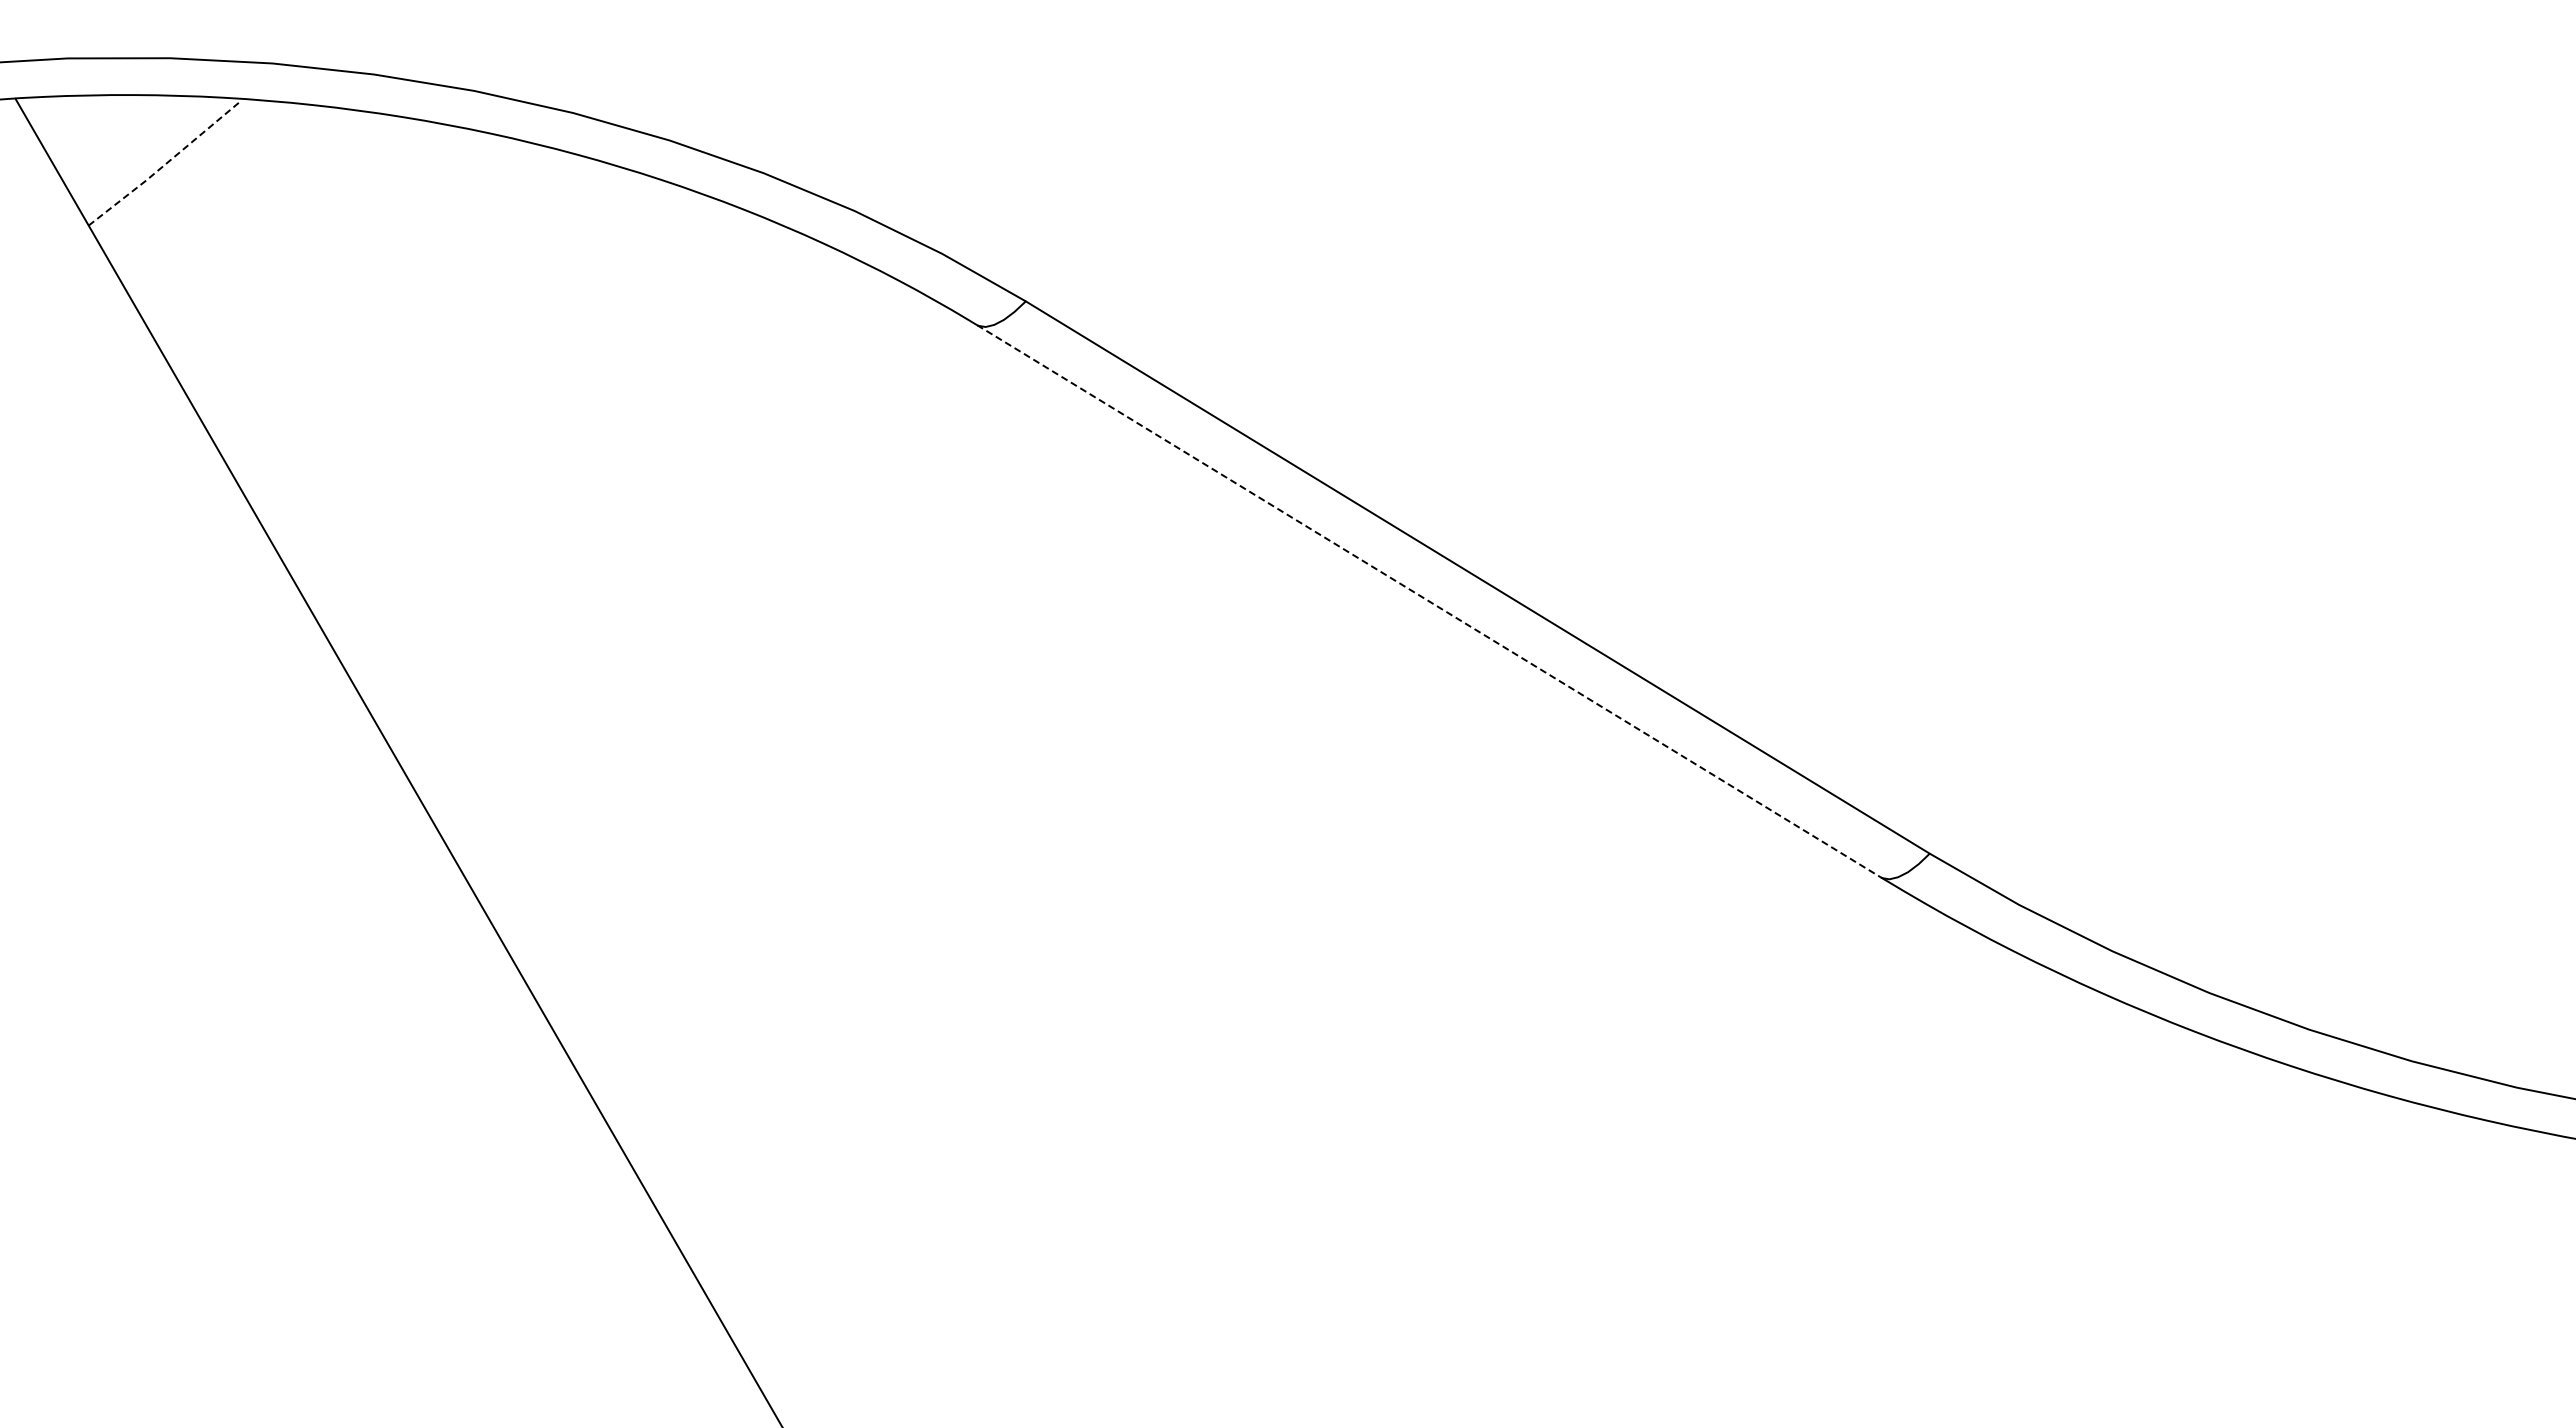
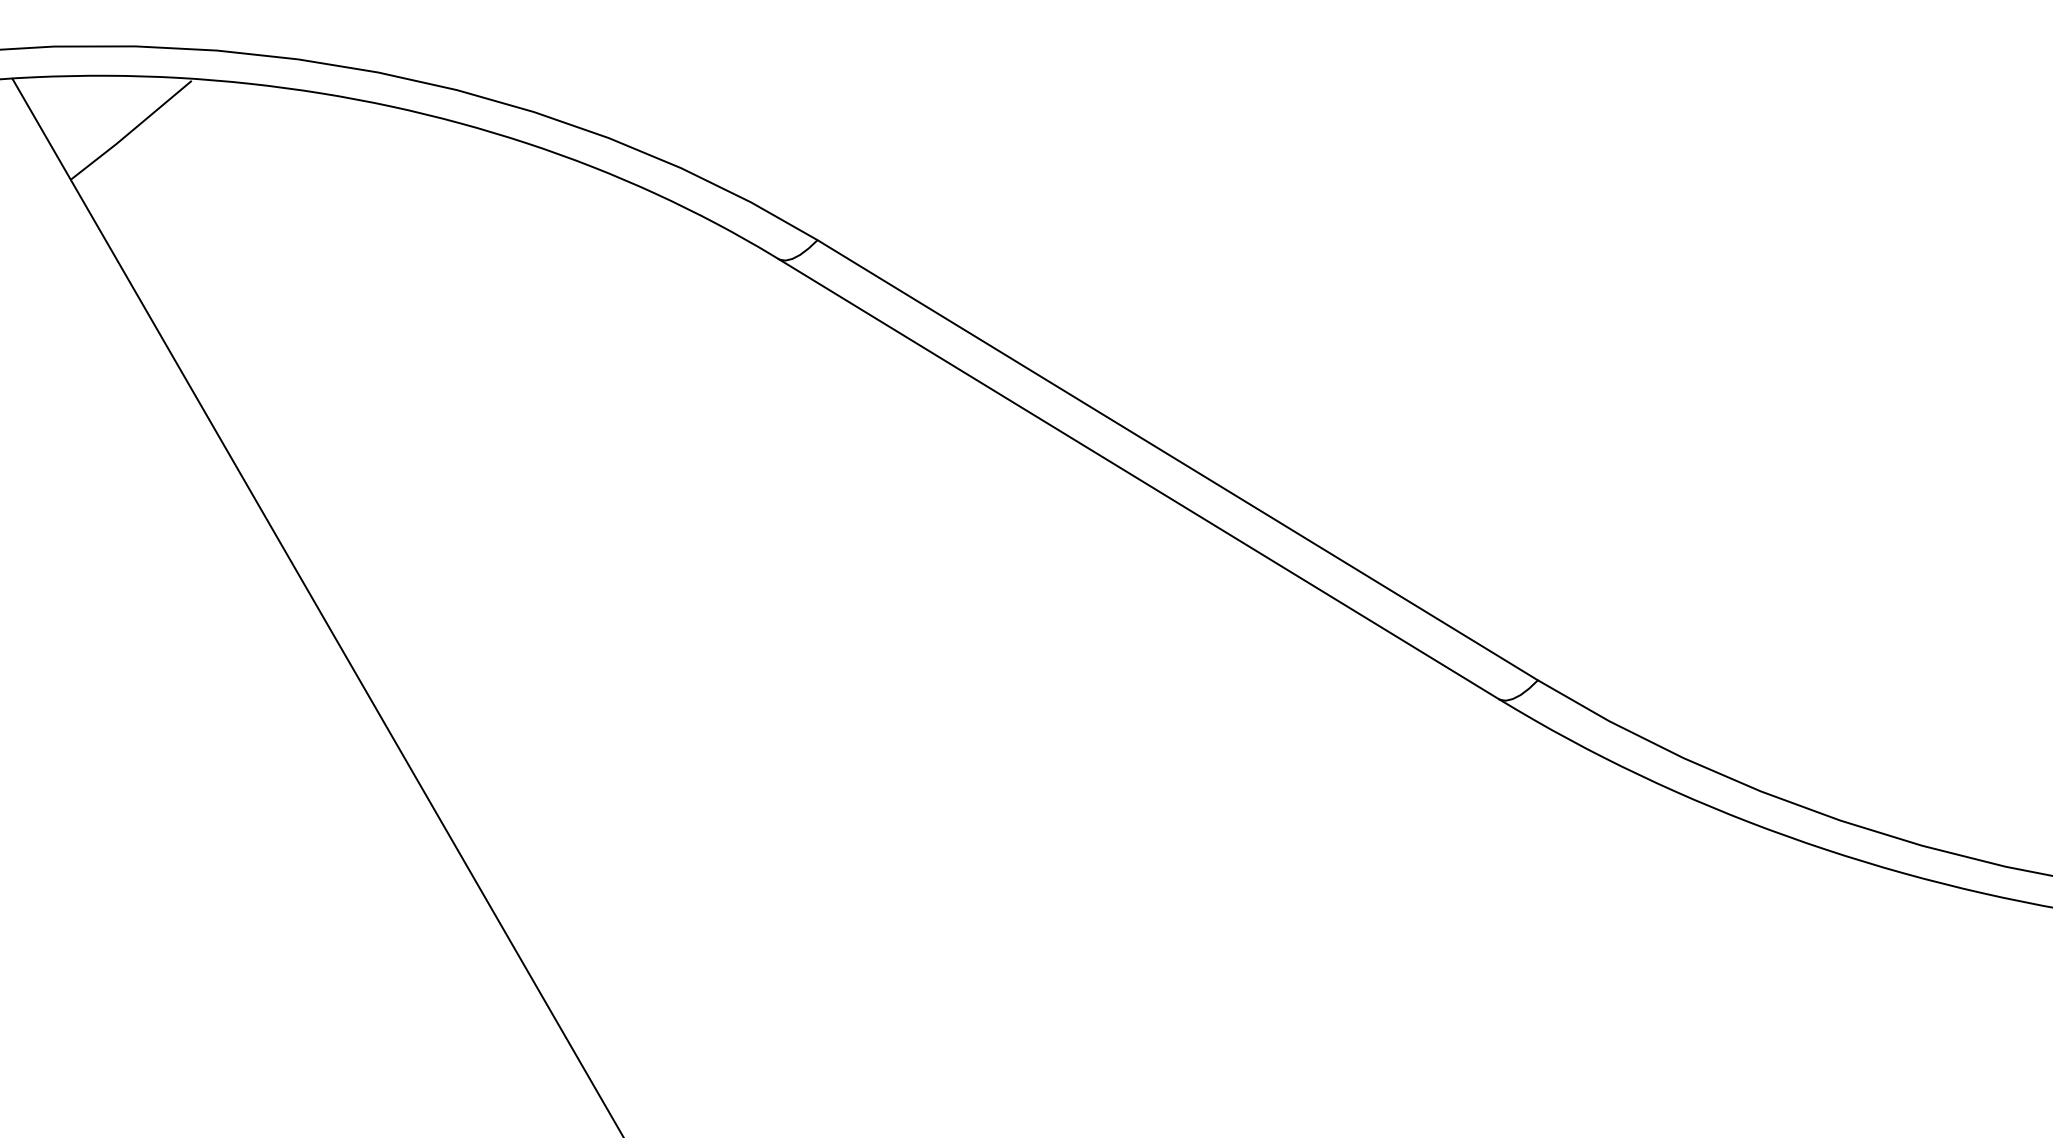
line: (165, 164) -> (131, 131), dashed -> solid
line: (1428, 601) -> (1138, 479), dashed -> solid

